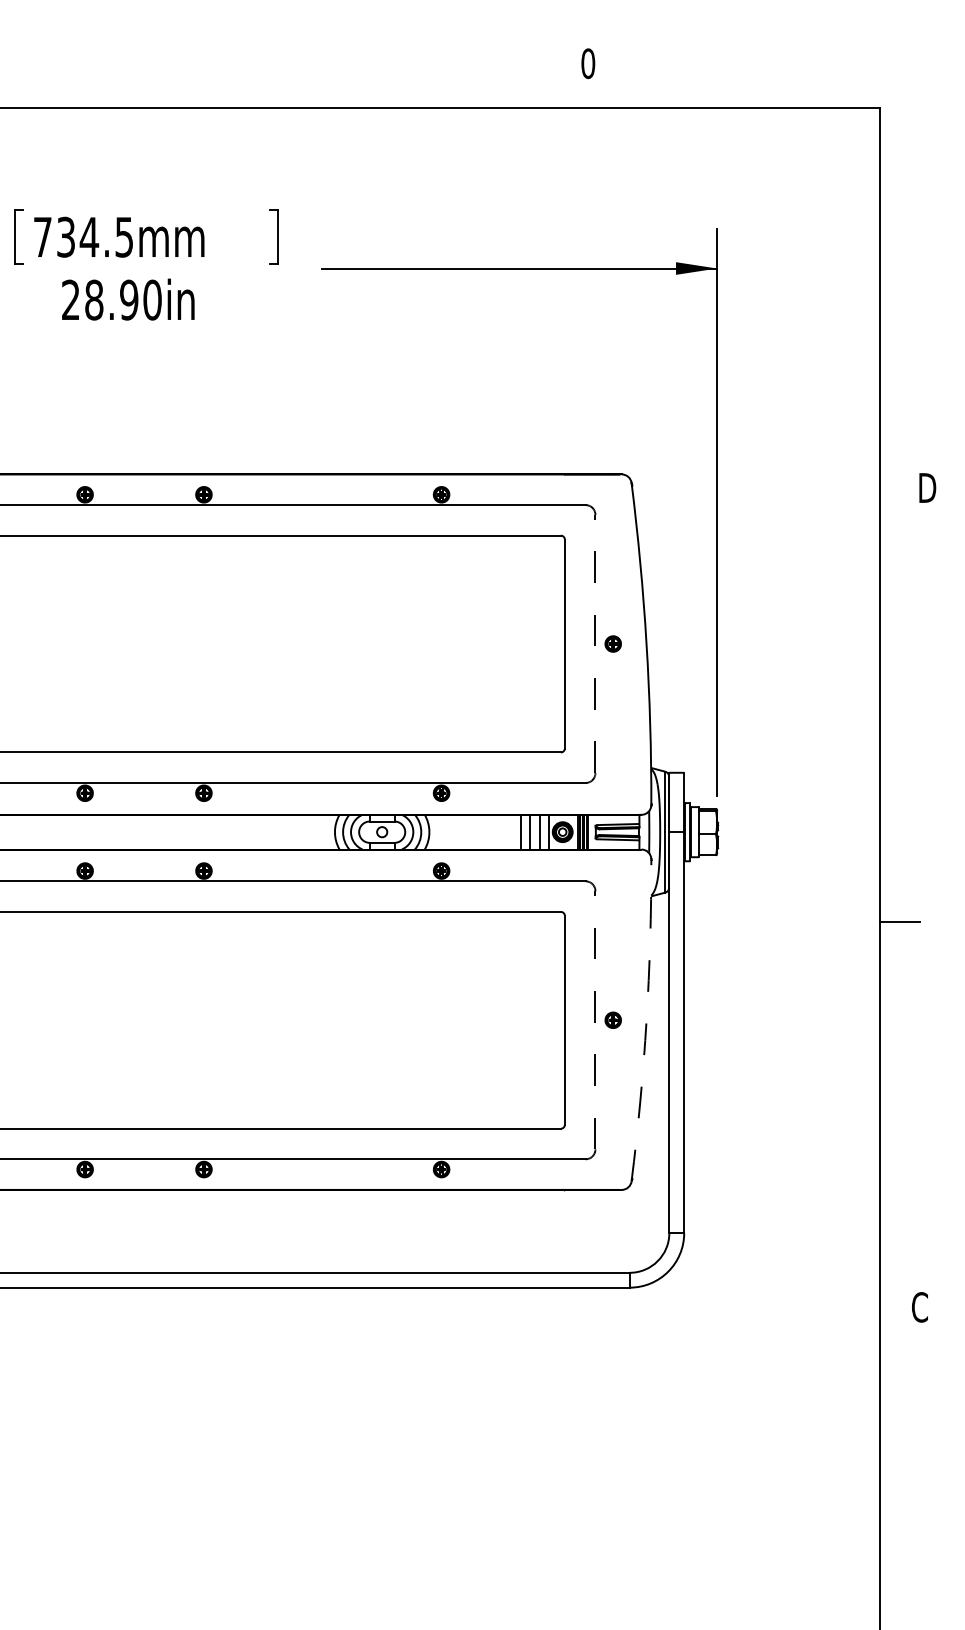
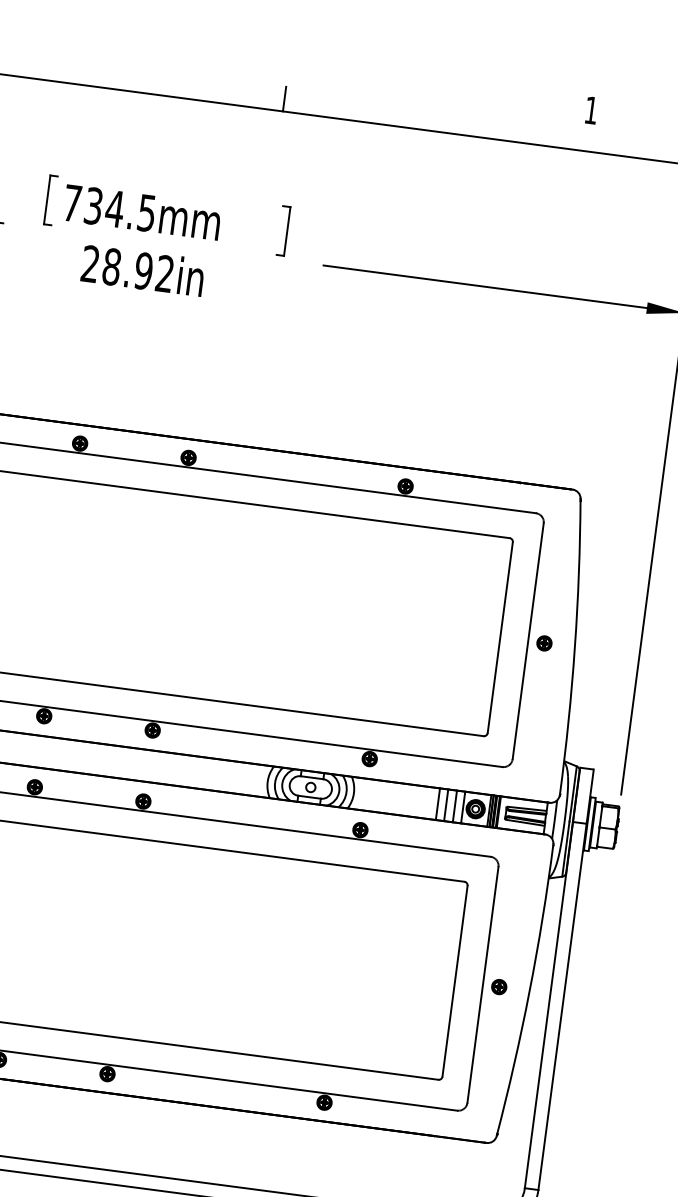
text: (588, 63) -> (591, 110), 0 -> 1
line: (256, 94) -> (284, 98), added
text: (152, 299) -> (165, 273), 28.90in -> 28.92in
line: (595, 643) -> (528, 640), dashed -> solid
line: (595, 1019) -> (483, 984), dashed -> solid
arc: (646, 1020) -> (529, 991), dashed -> solid

